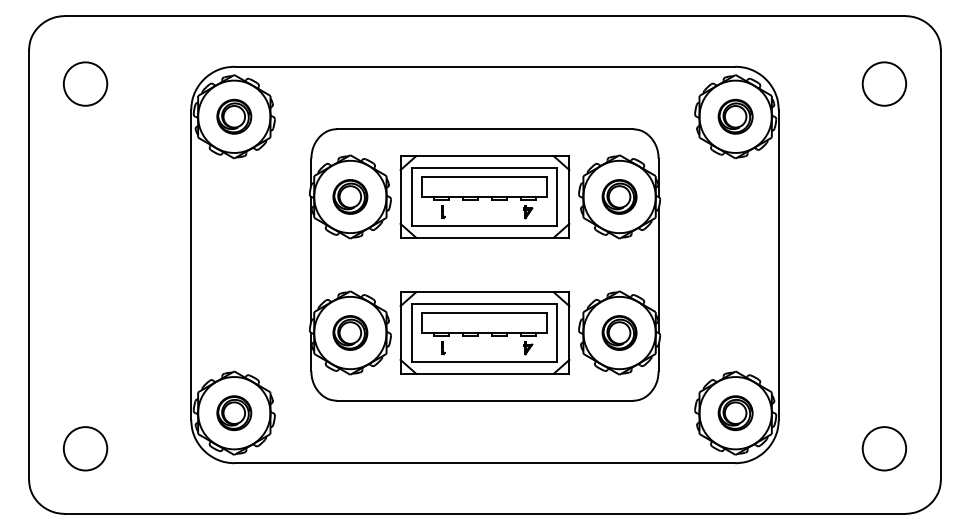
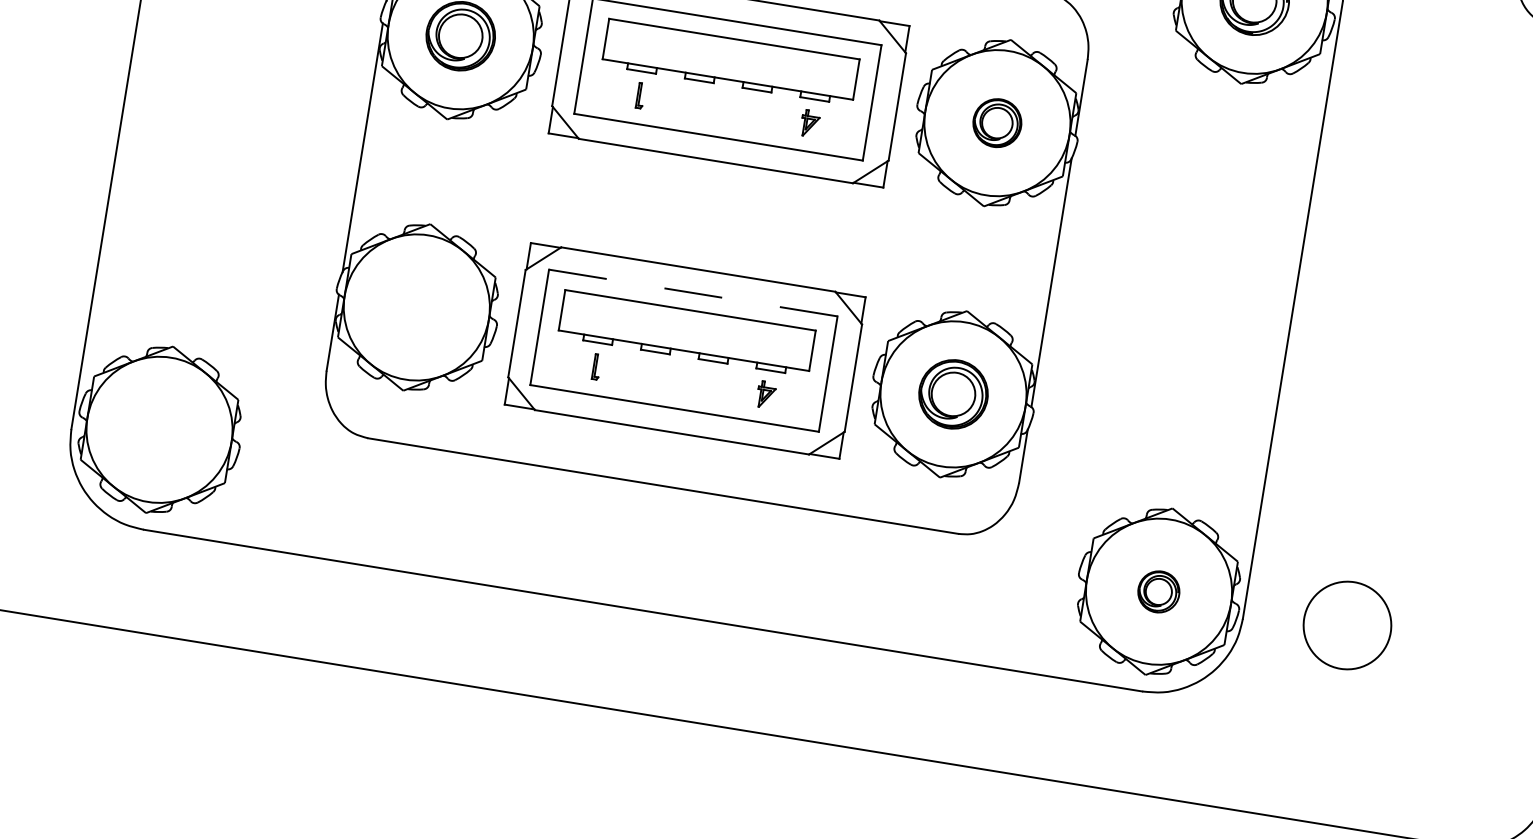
part: (619, 196) -> (997, 122), size x0.7
line: (483, 304) -> (691, 293), solid -> dashed
part: (350, 332) -> (417, 306), removed
part: (234, 413) -> (159, 430), removed
part: (735, 413) -> (1158, 592), size x0.6
circle: (883, 448) -> (1345, 624), moved

